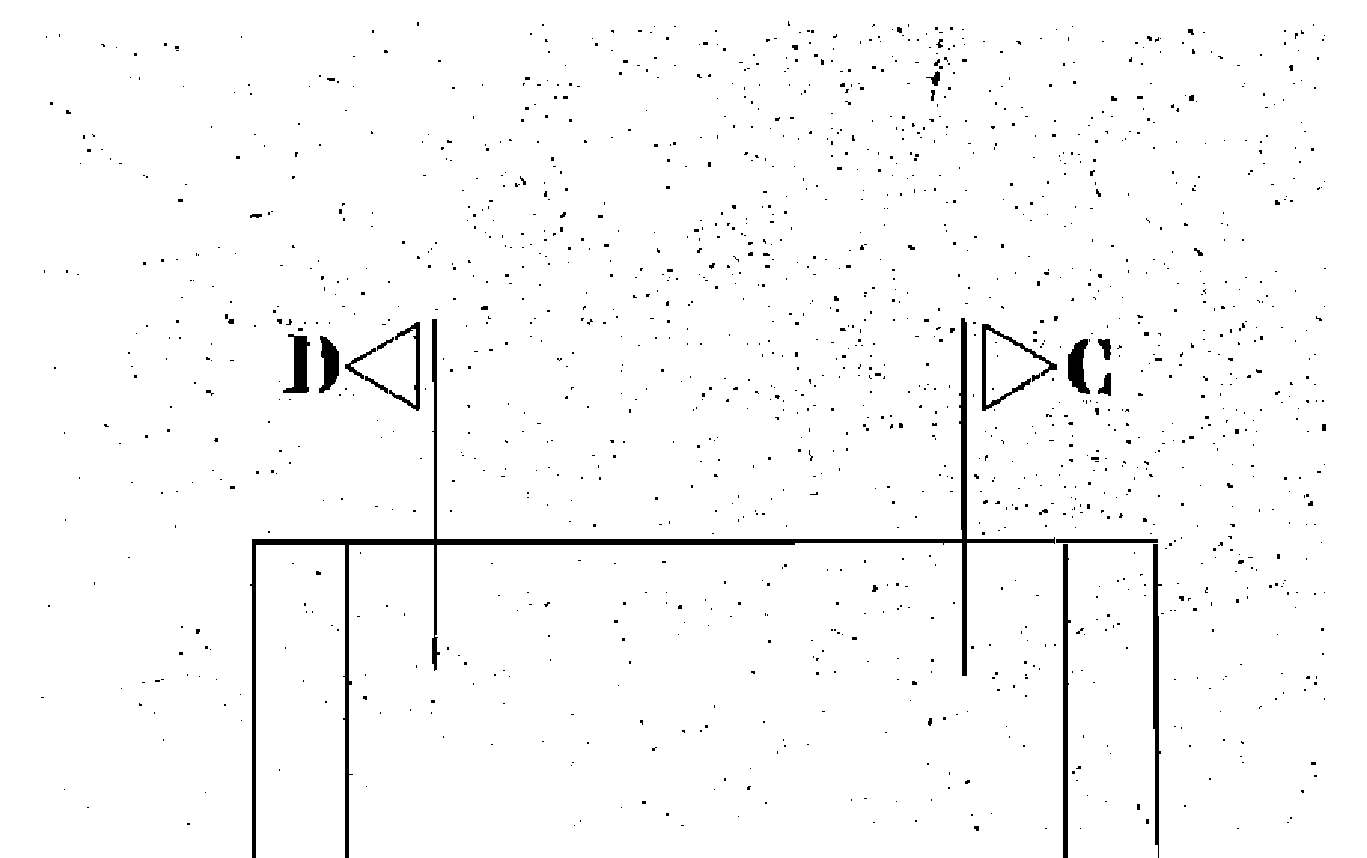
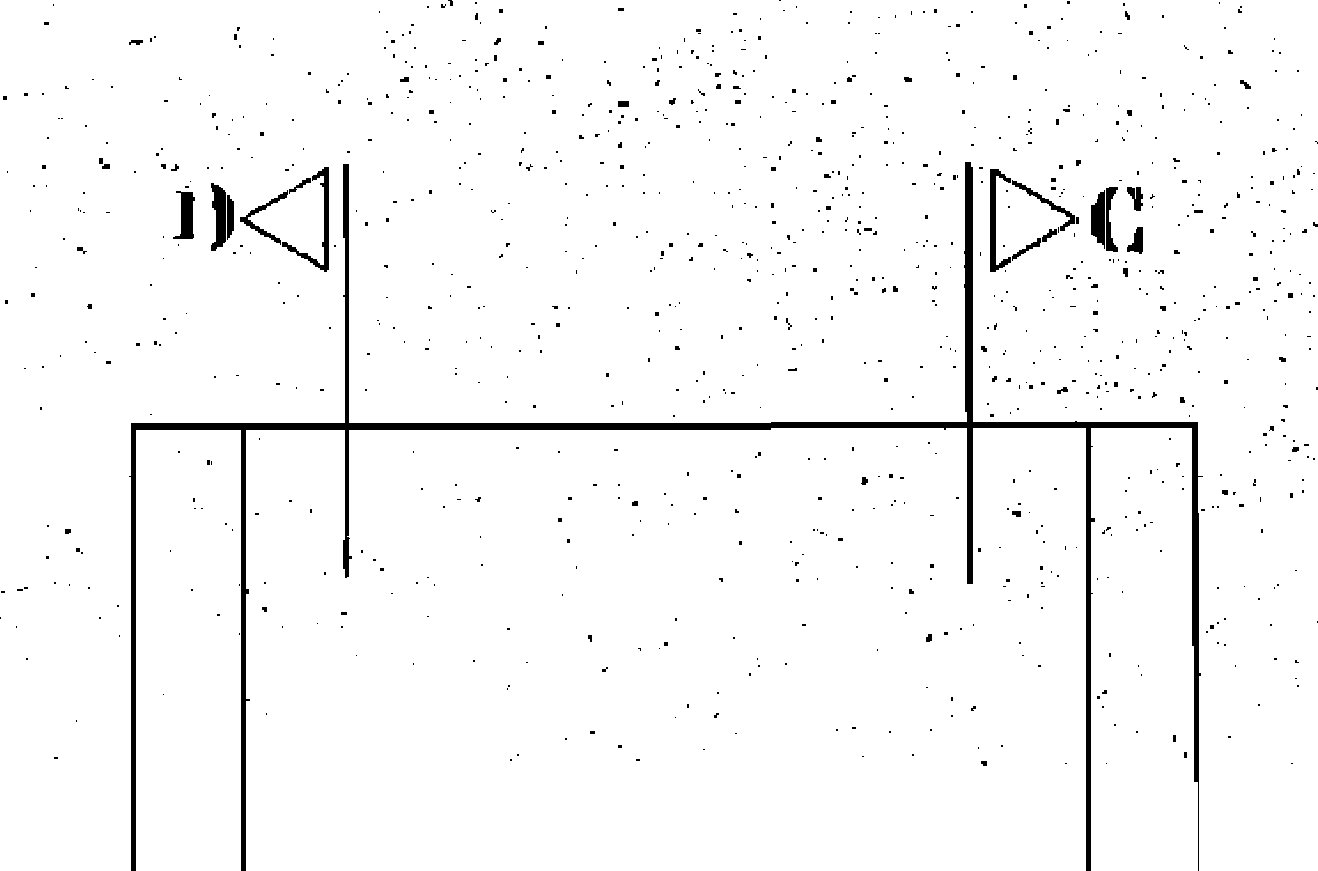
part: (669, 274) -> (622, 111), size x1.6
part: (1203, 292) -> (1028, 132), moved
part: (485, 314) -> (406, 87), moved
part: (296, 360) -> (183, 212), size x0.7
part: (1096, 455) -> (1018, 509), moved
part: (1173, 542) -> (1216, 624), moved

